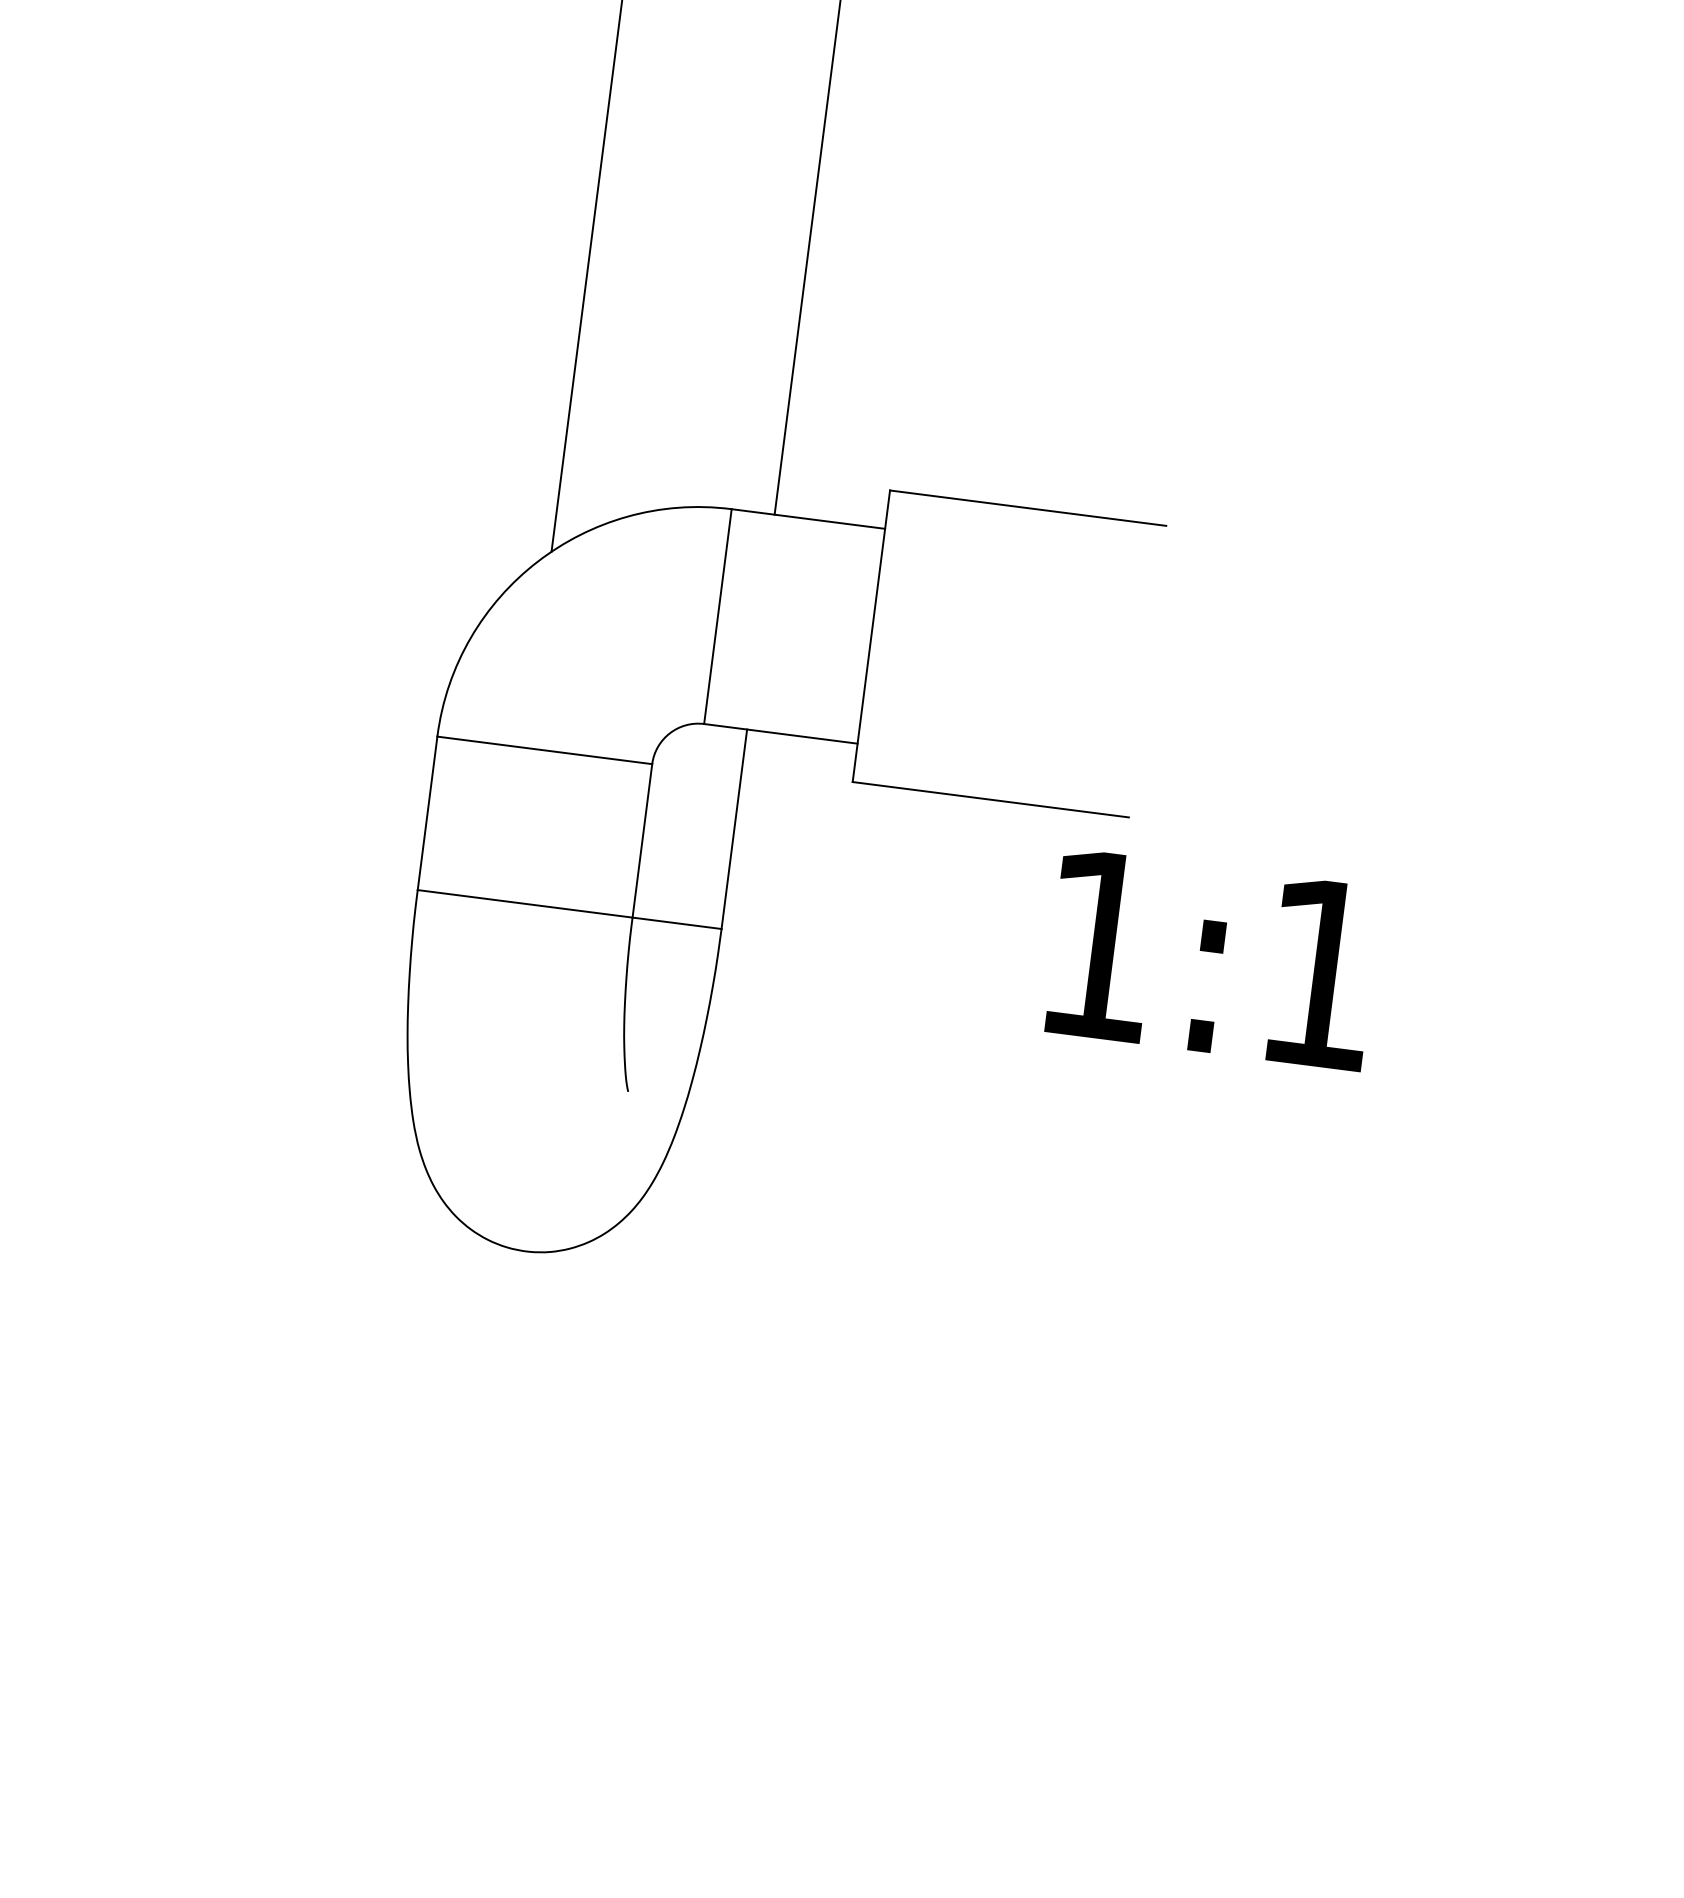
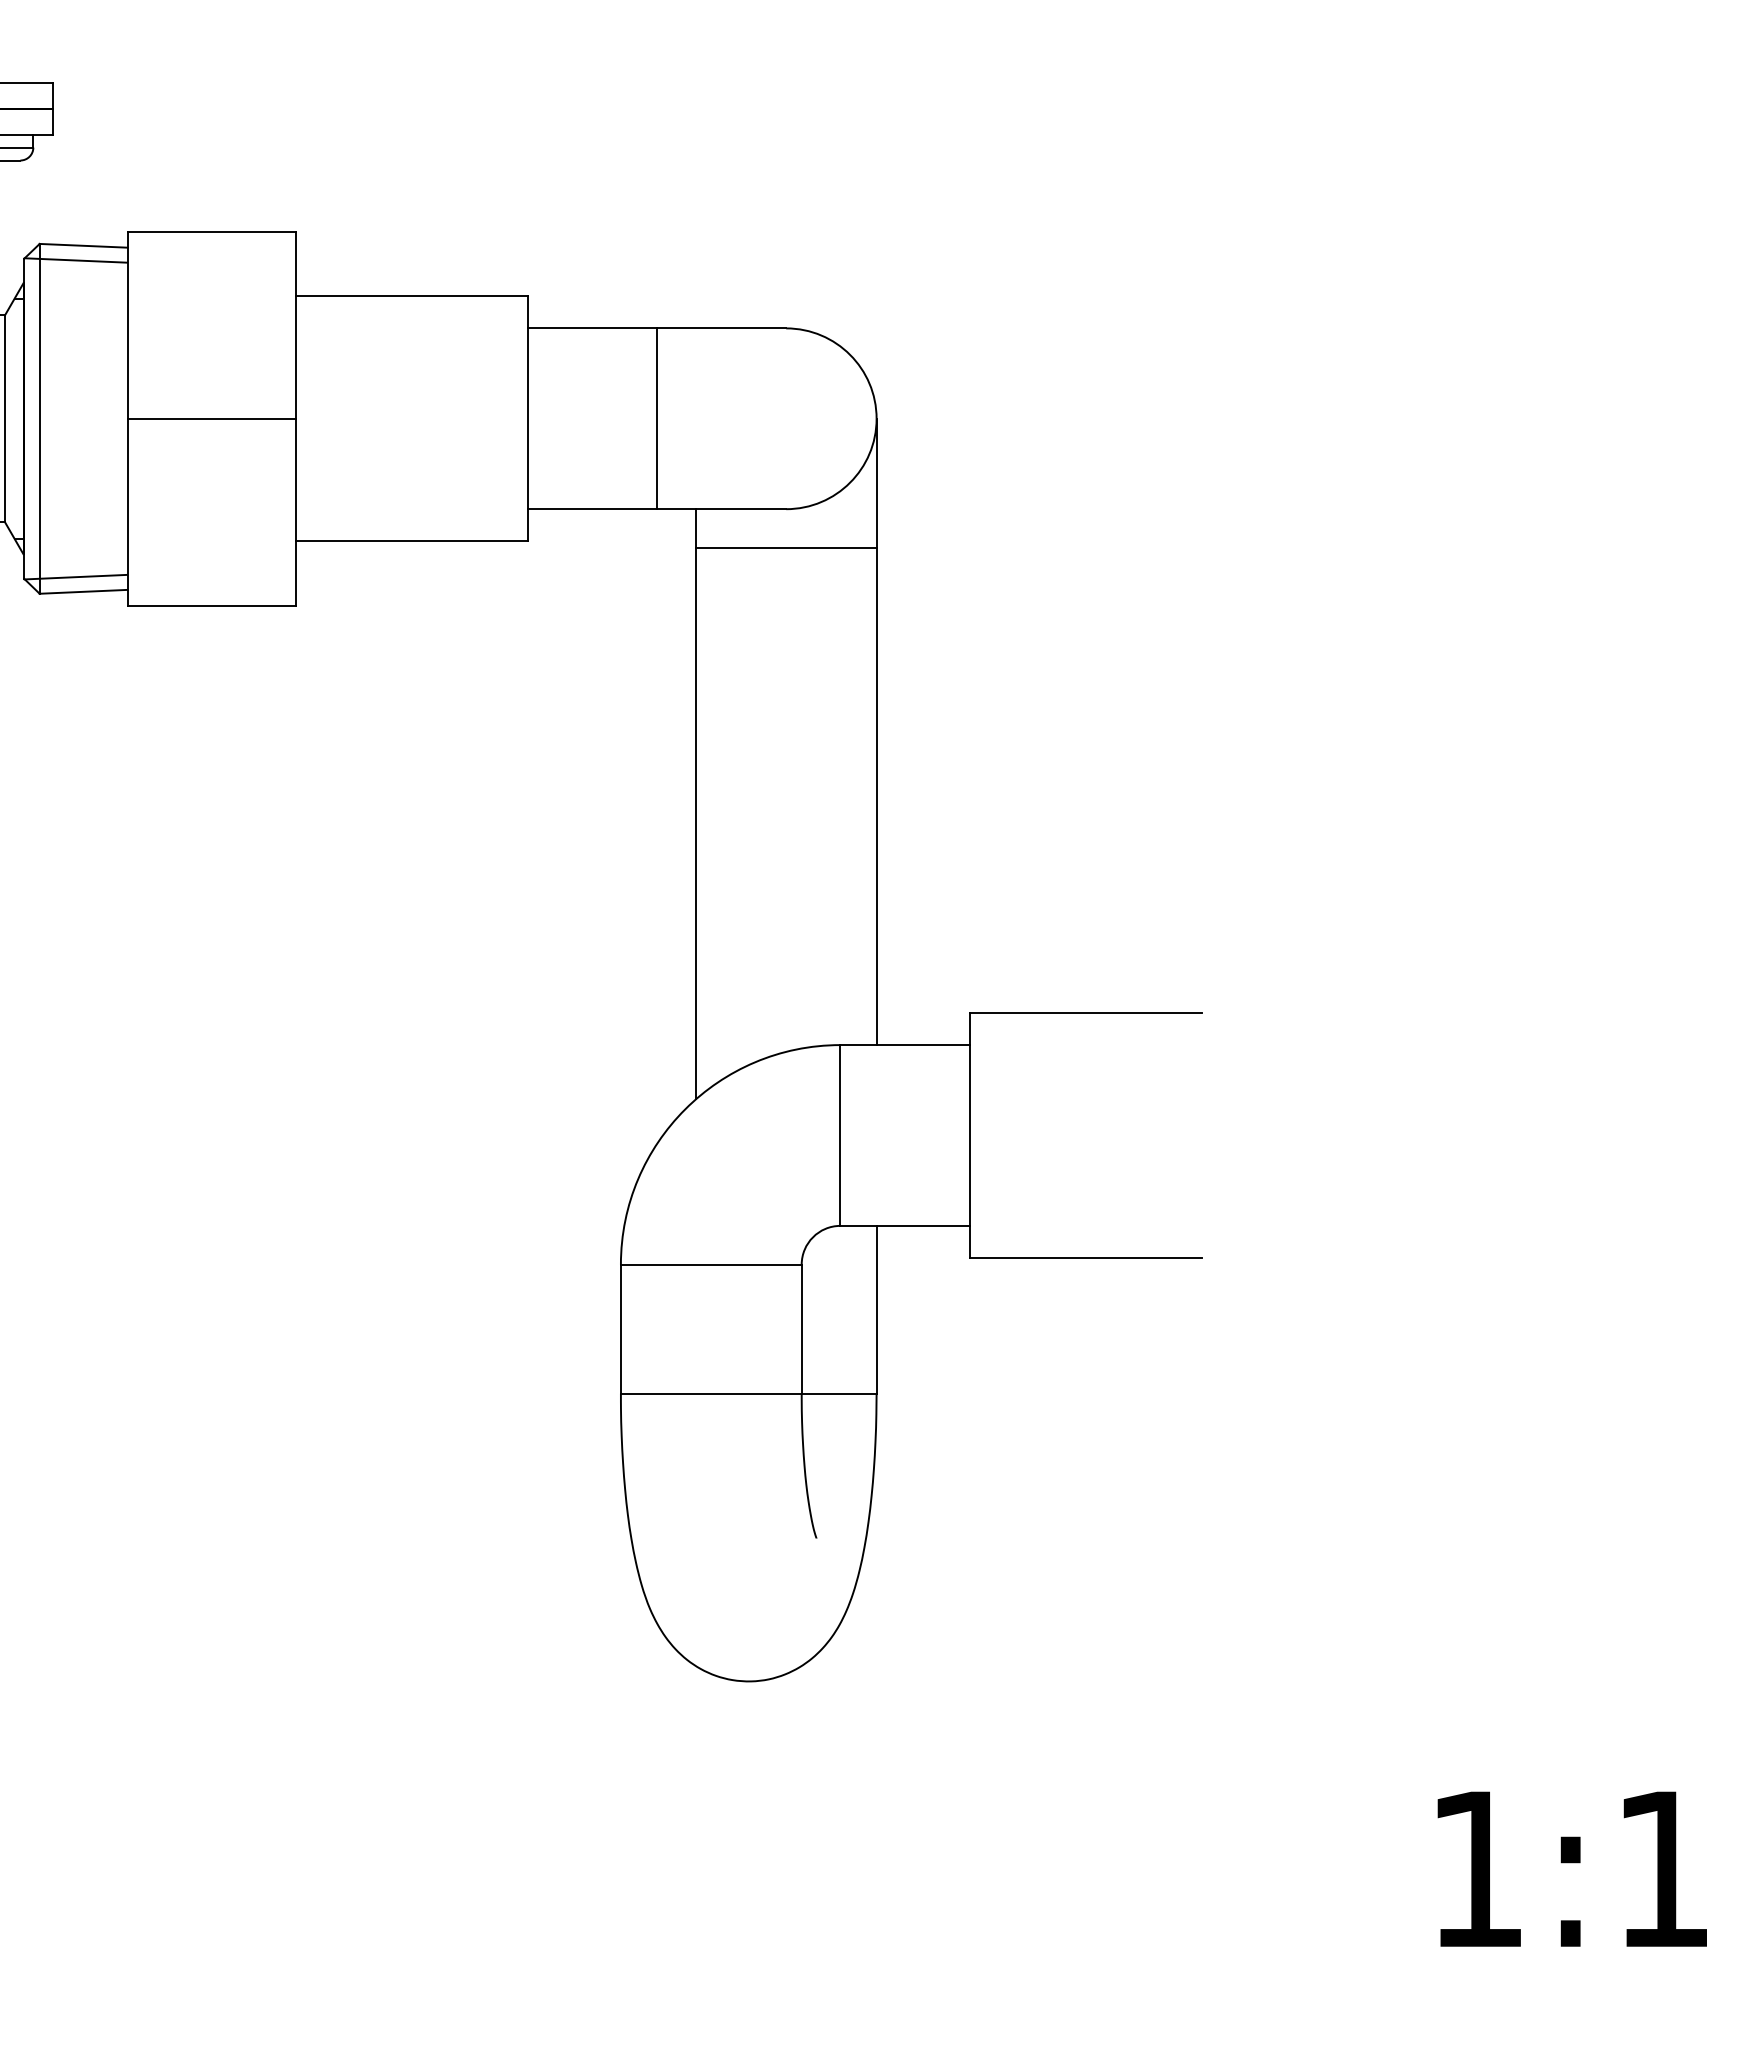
text: (1211, 958) -> (1571, 1868), moved

